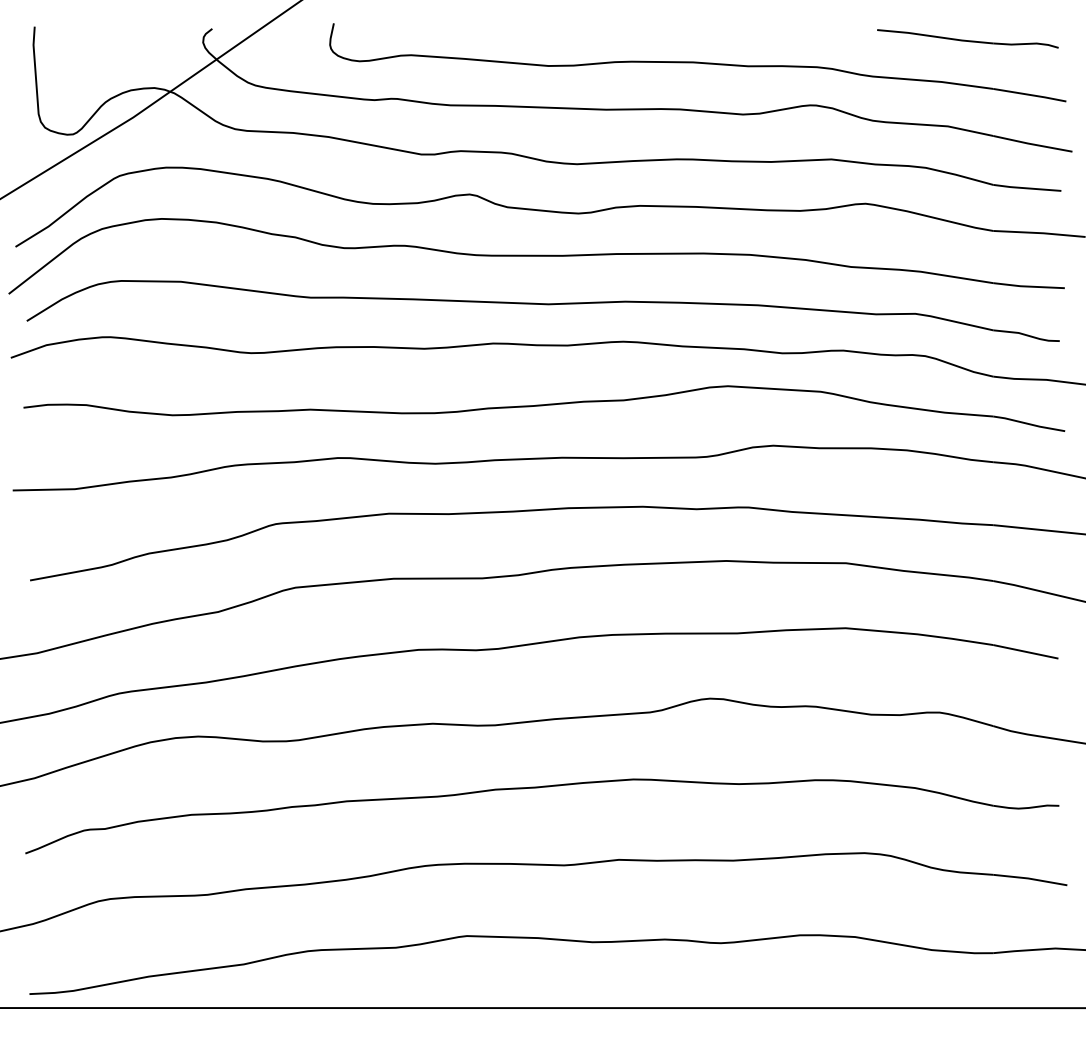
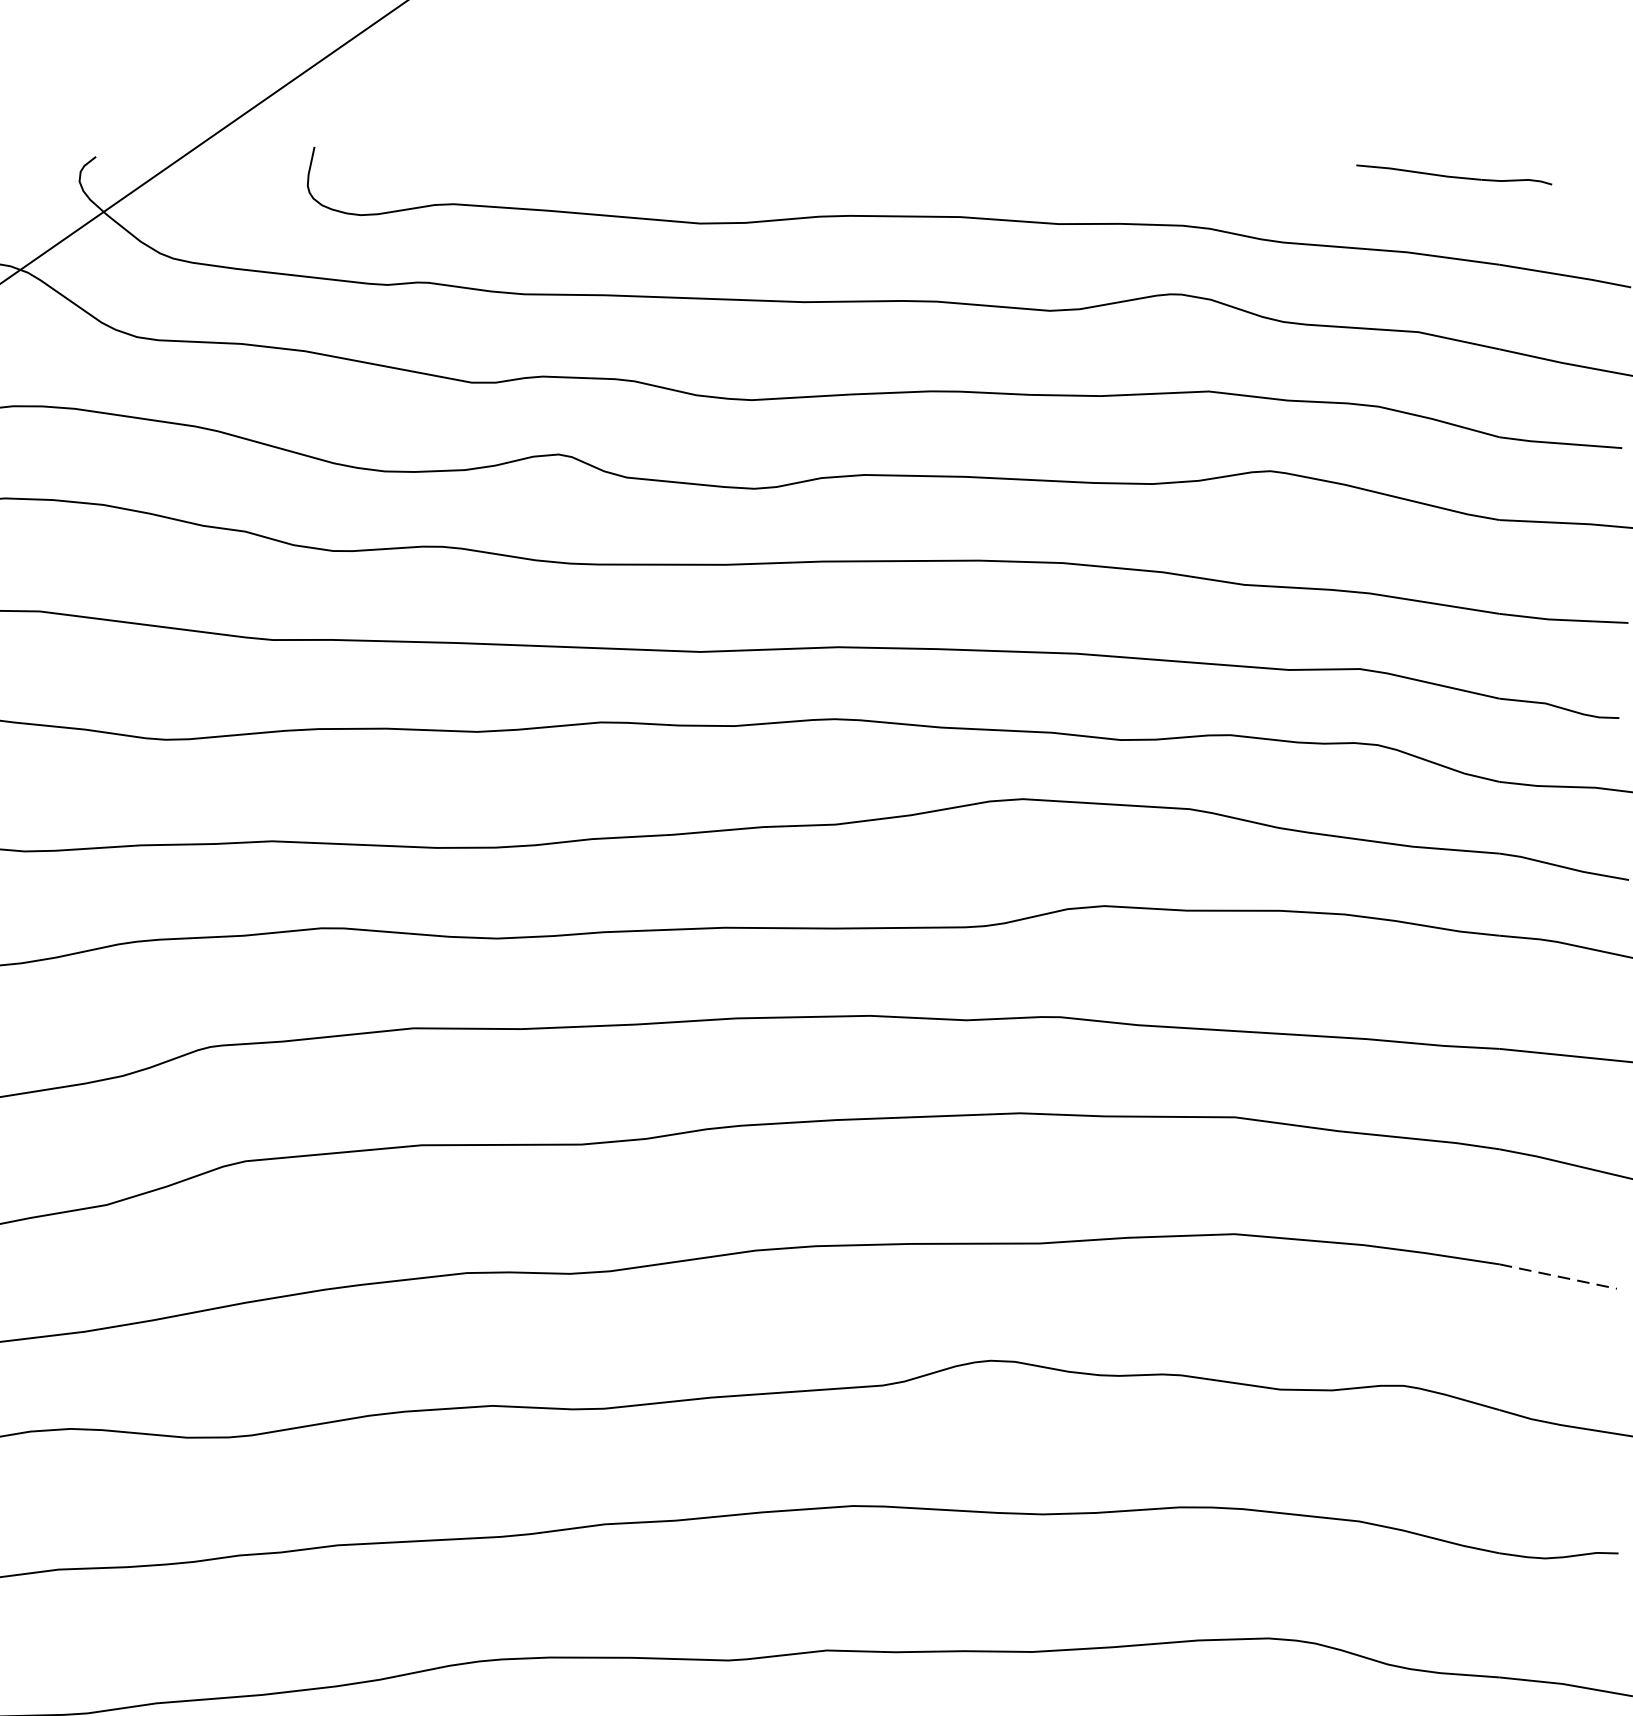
part: (967, 38) -> (1453, 174), size x0.6
line: (1026, 651) -> (1559, 1276), solid -> dashed

